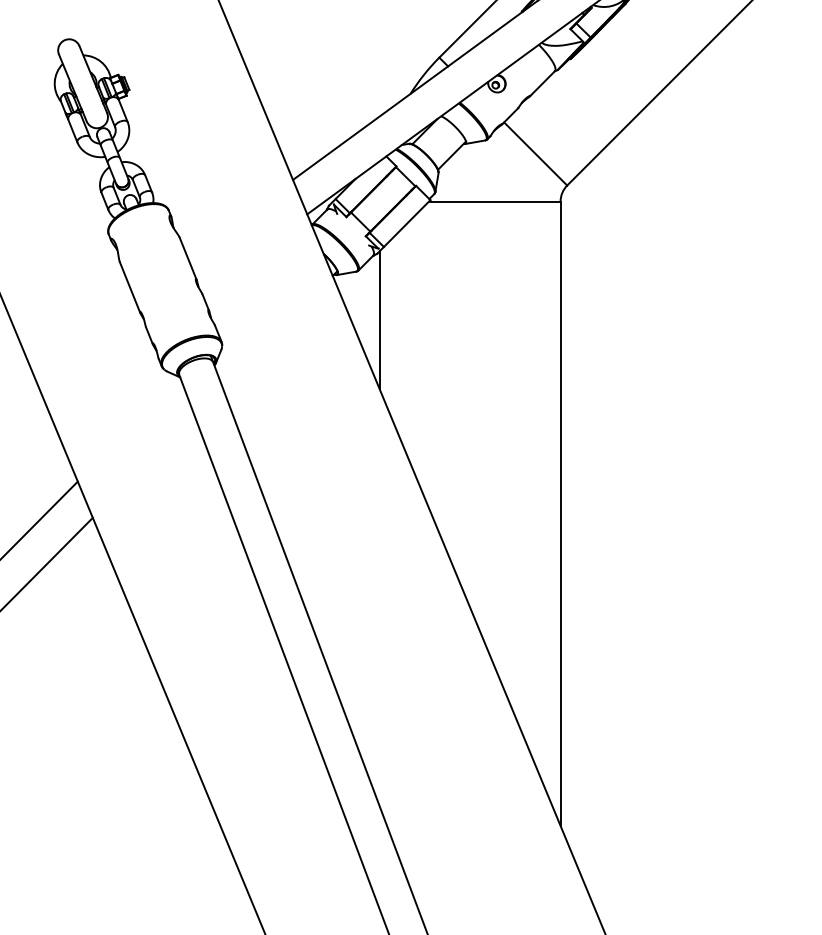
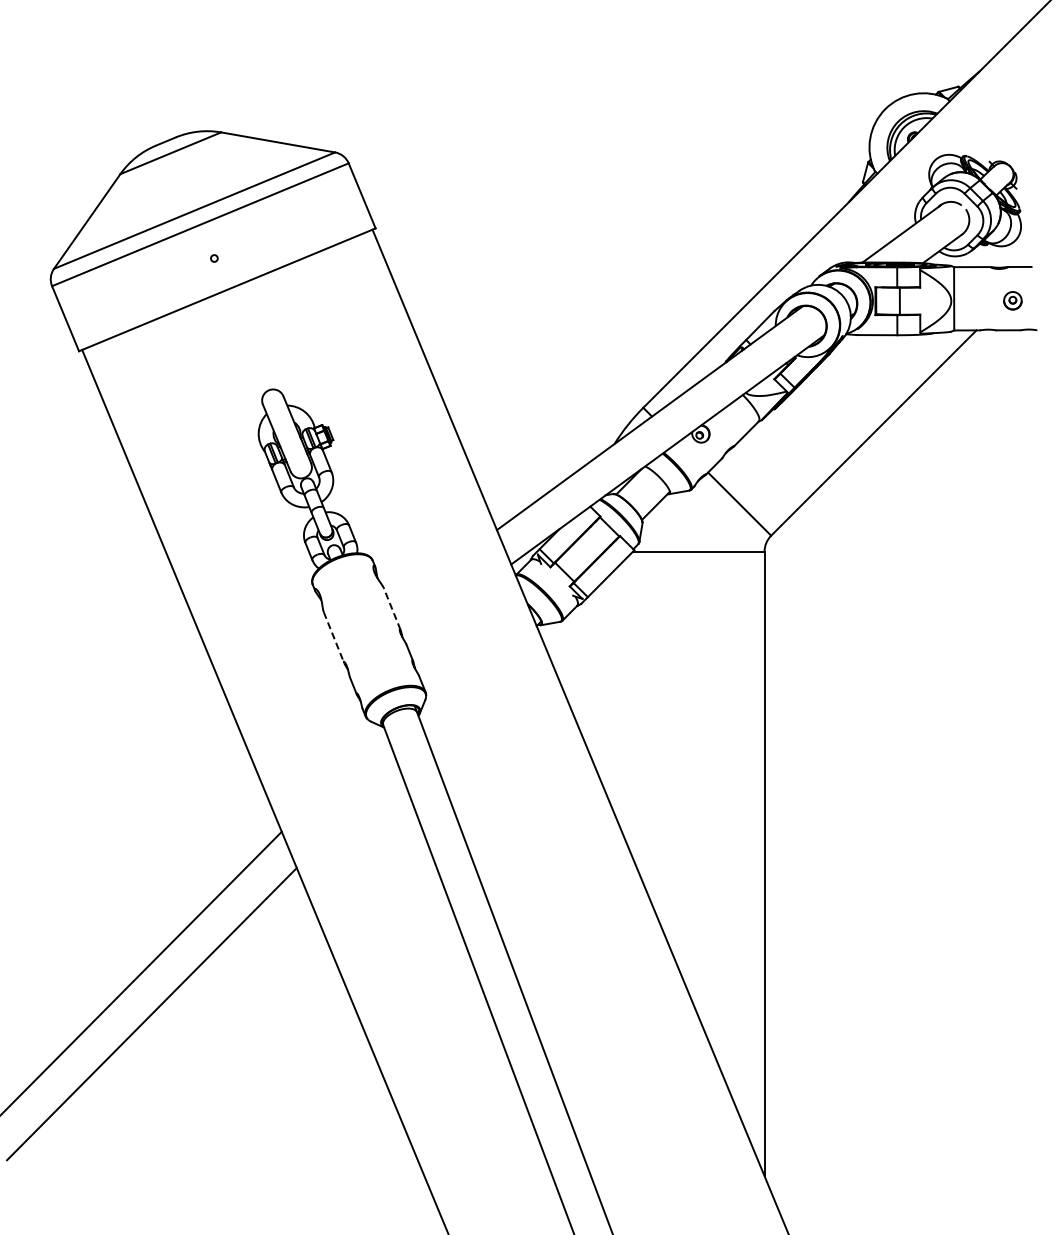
line: (188, 258) -> (392, 608), solid -> dashed
line: (130, 288) -> (334, 638), solid -> dashed
line: (379, 320) -> (583, 670), removed

